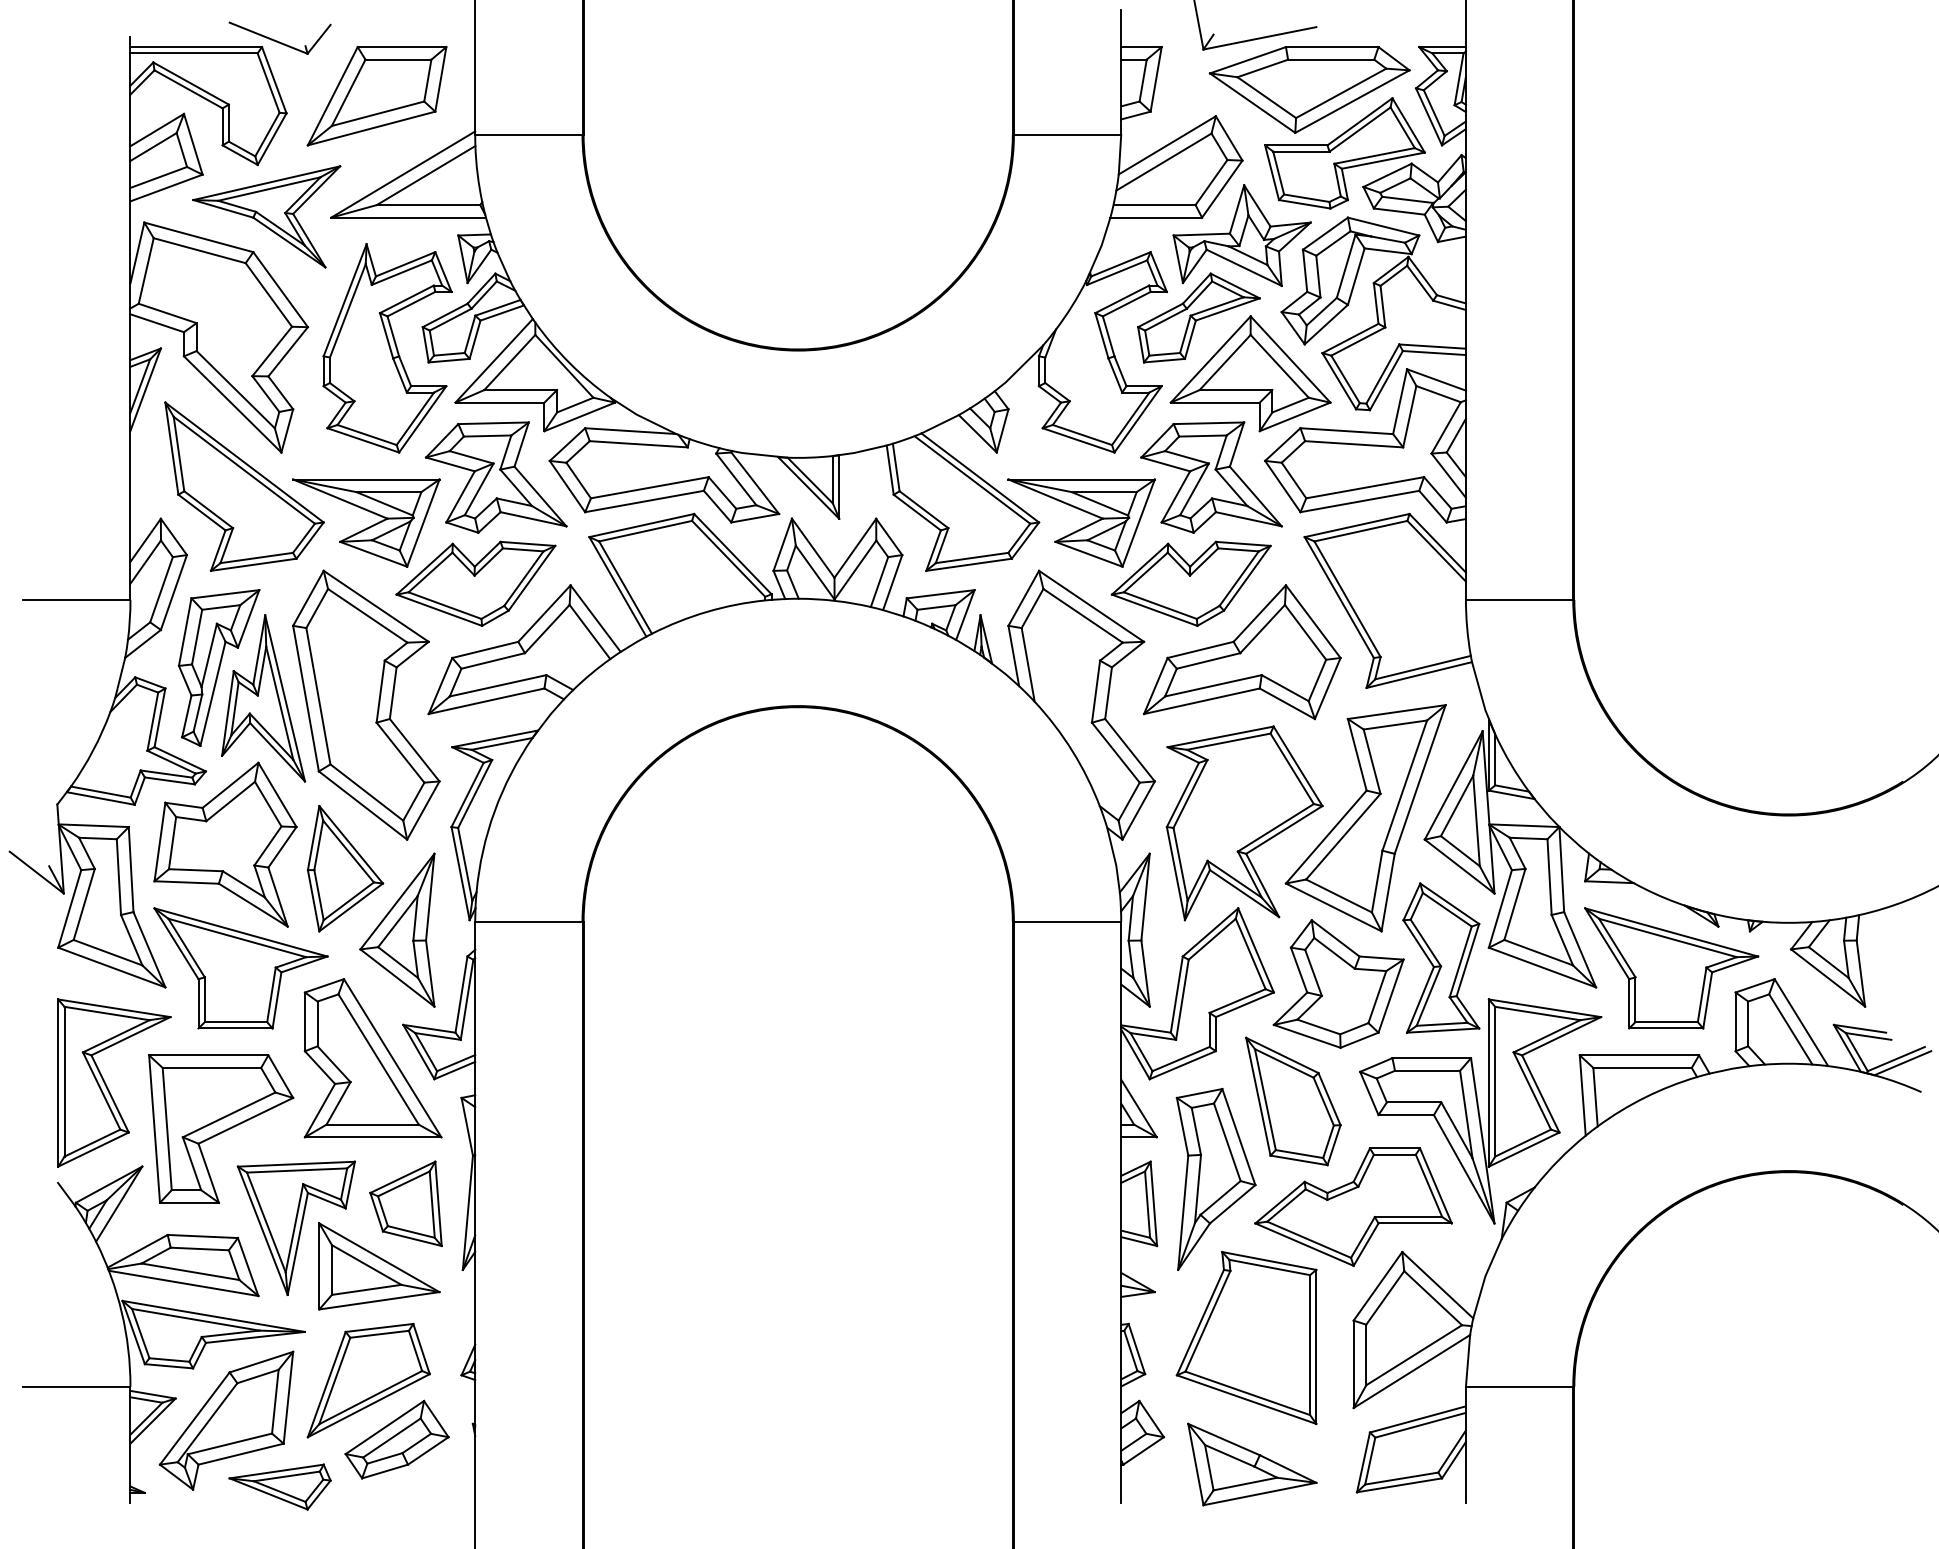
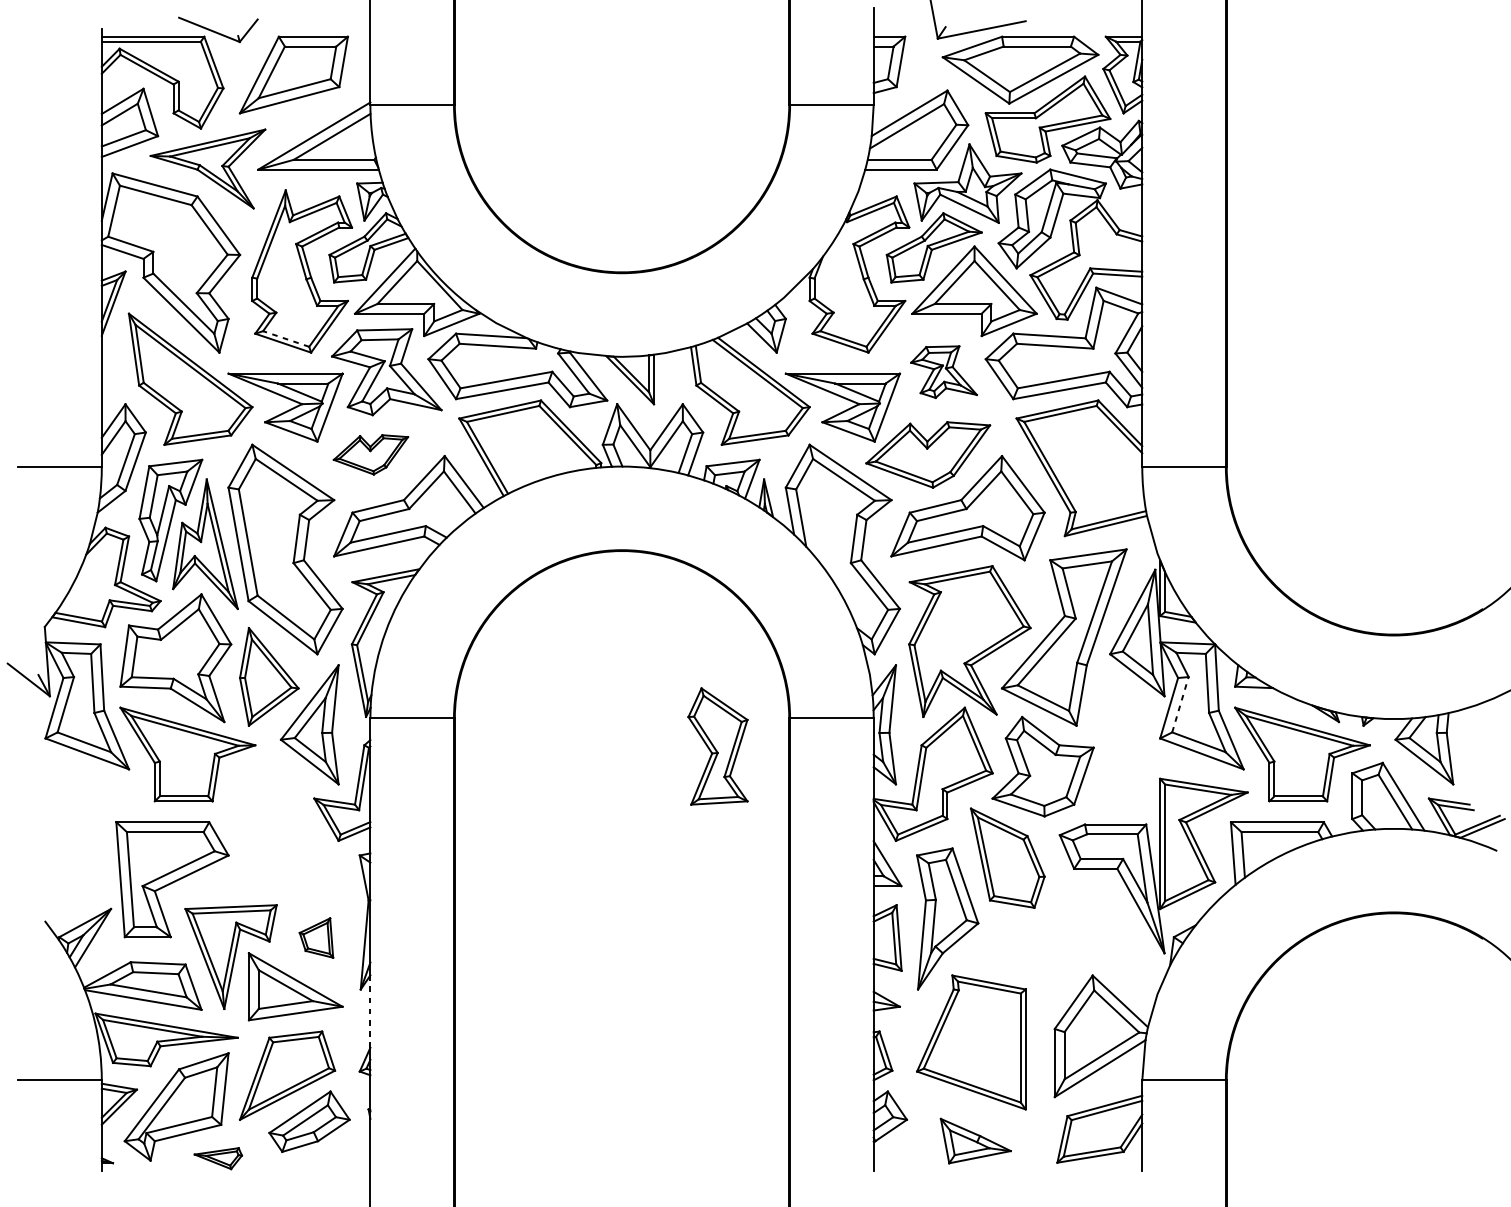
line: (366, 434) -> (285, 338), solid -> dashed
part: (1211, 477) -> (944, 372), size x0.6
part: (475, 583) -> (370, 454), size x0.6
line: (1515, 903) -> (1180, 704), solid -> dashed
part: (1441, 957) -> (718, 746), moved
part: (372, 1058) -> (290, 824), removed
part: (107, 1085) -> (83, 845), removed
part: (405, 1203) -> (316, 937), size x0.6
part: (1353, 1206) -> (1054, 940), removed
line: (475, 1297) -> (370, 1010), solid -> dashed
part: (1252, 1464) -> (975, 1141), size x0.7
part: (279, 1486) -> (217, 1158), size x0.6

